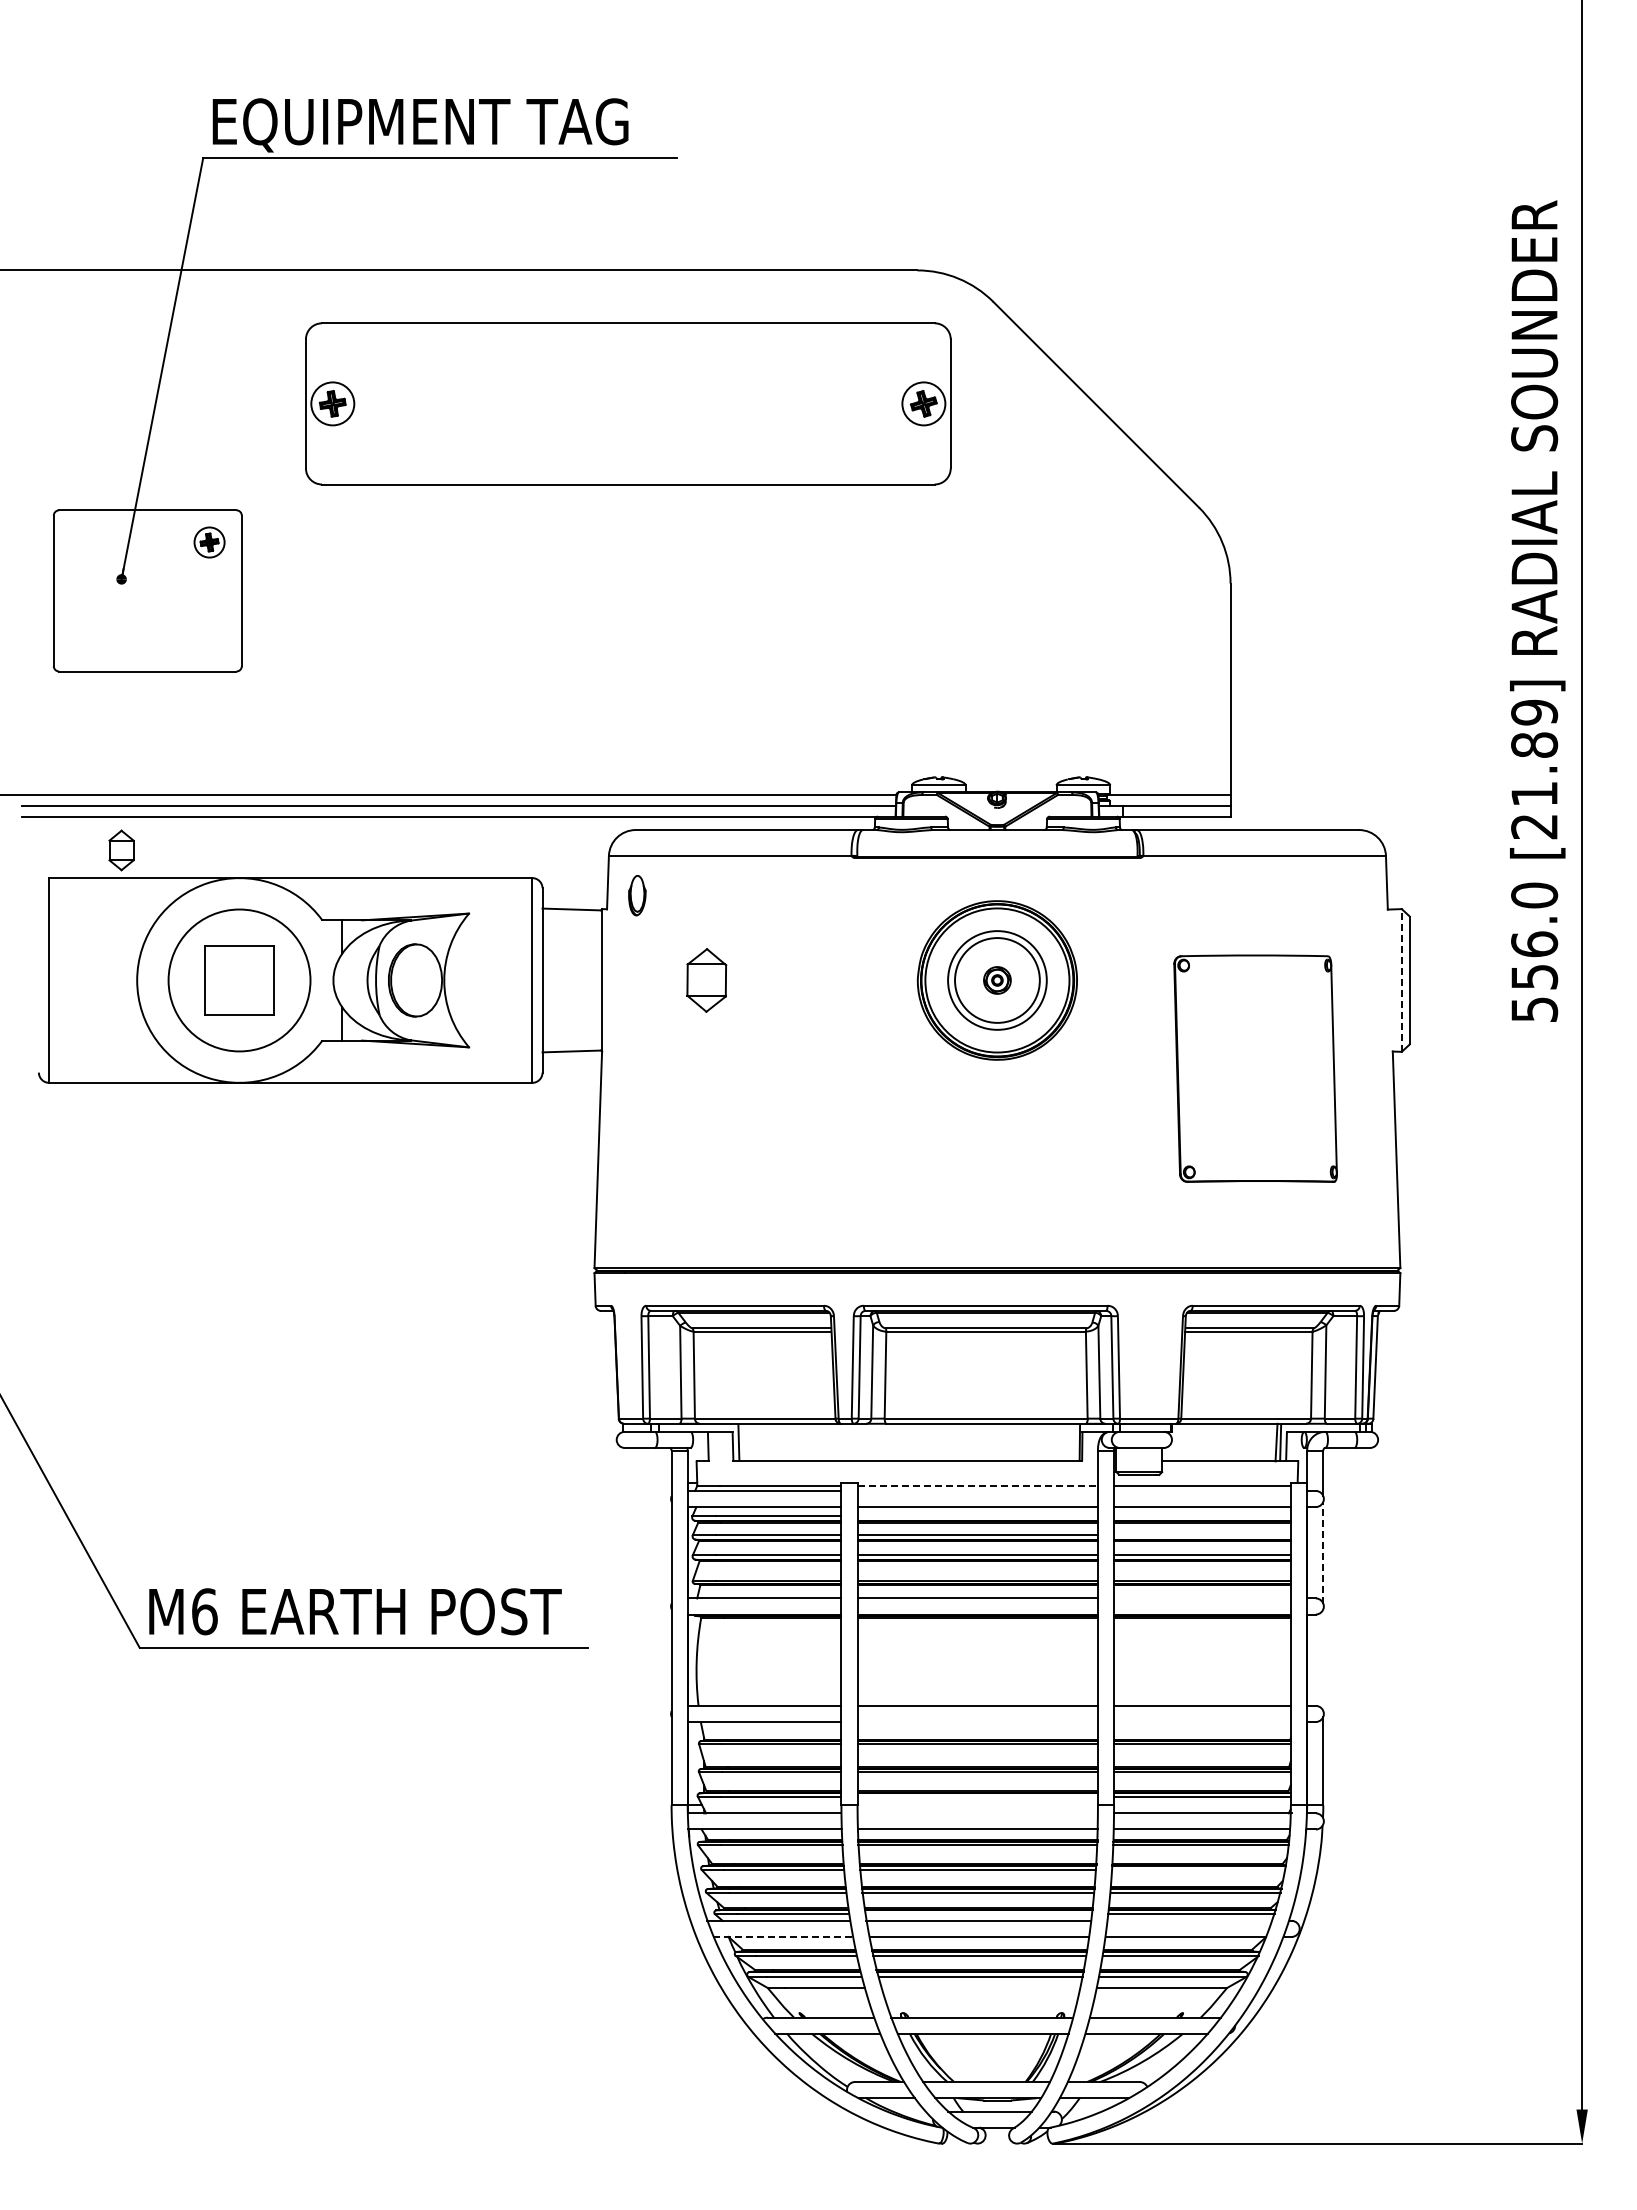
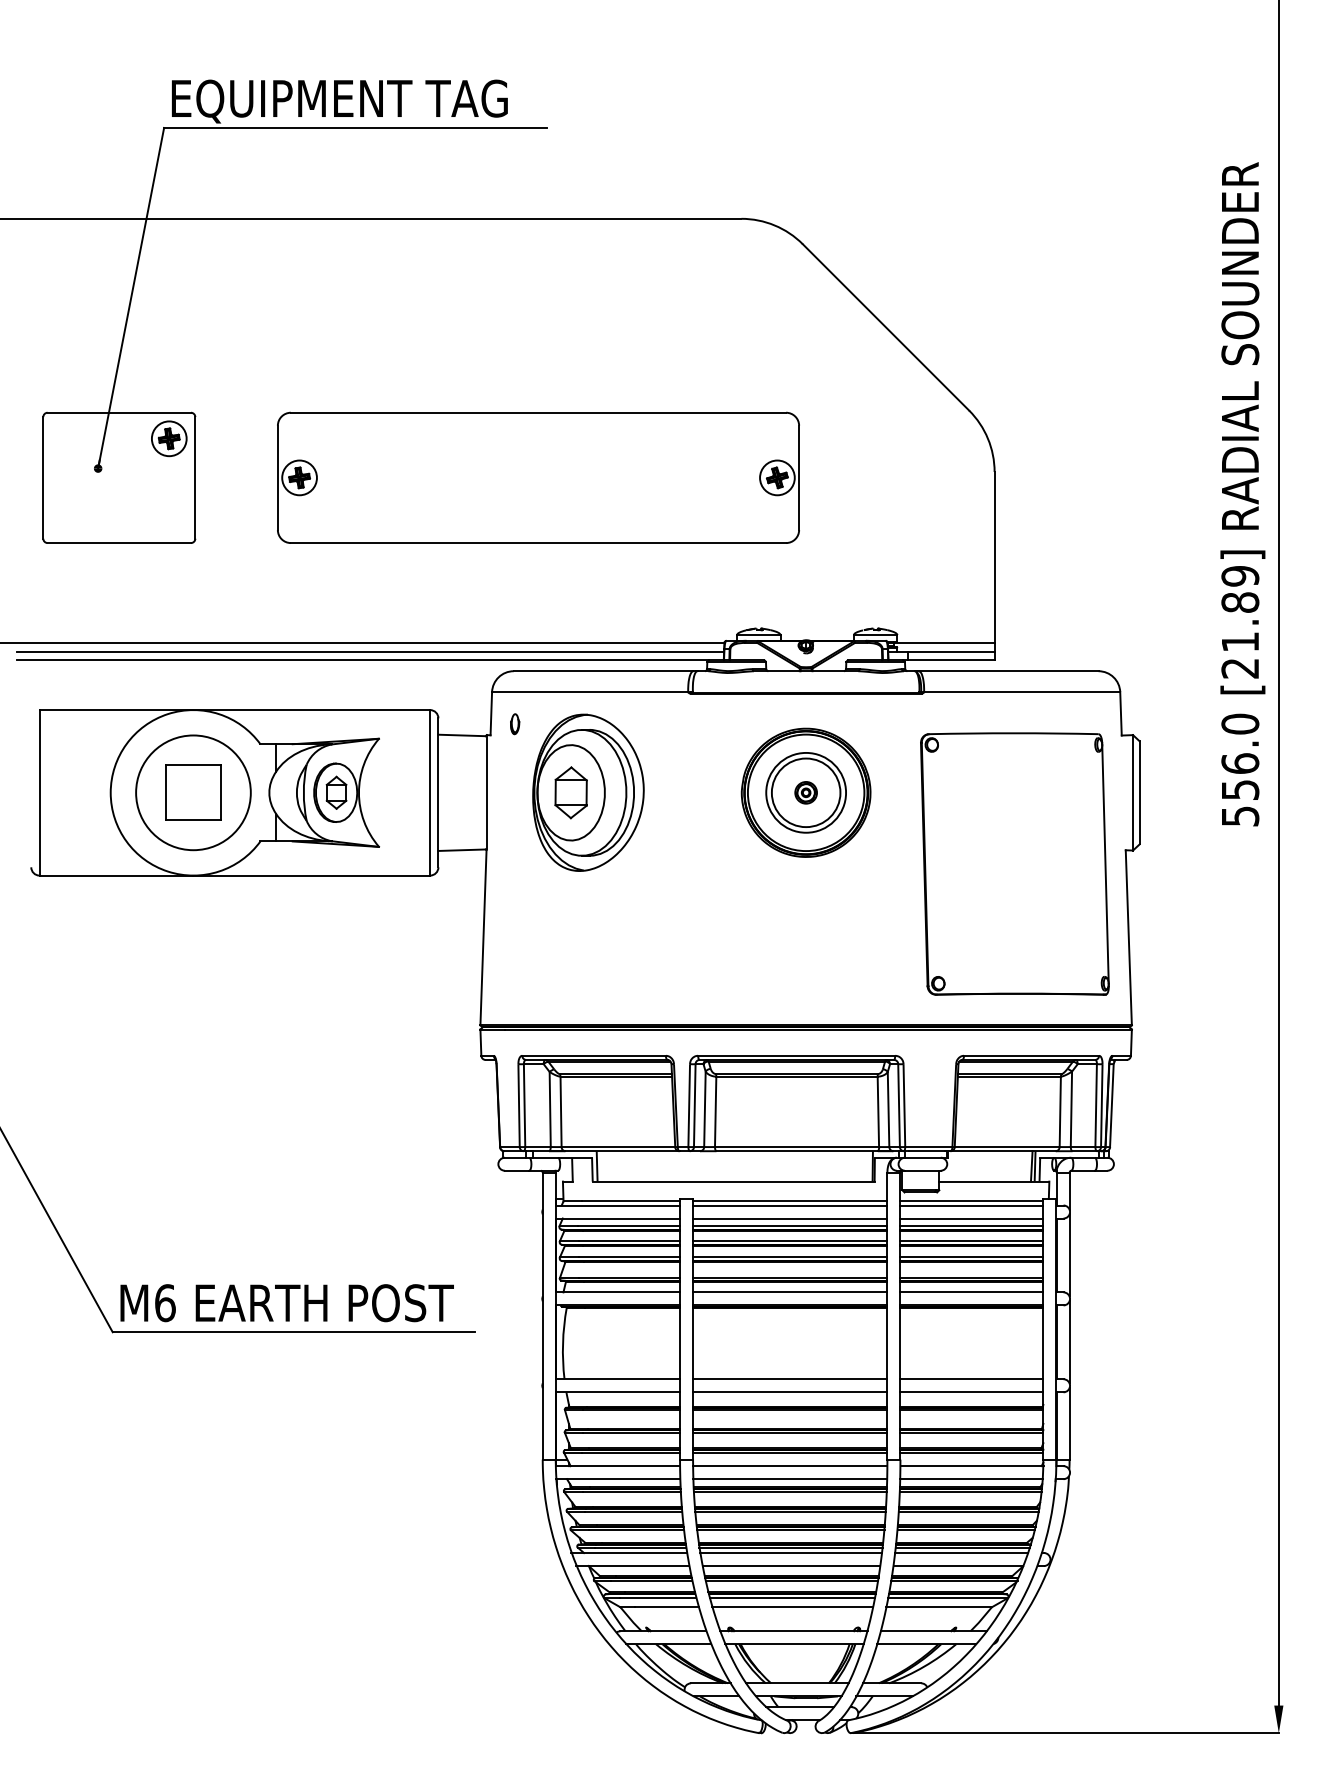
part: (628, 403) -> (538, 477), moved
part: (209, 542) -> (169, 438), size x1.43
part: (121, 850) -> (336, 792), moved
part: (637, 895) -> (515, 724), size x0.62
line: (1401, 979) -> (1132, 792), dashed -> solid
part: (727, 980) -> (587, 792), added
part: (1255, 1068) -> (1014, 863), size x1.43
line: (978, 1485) -> (790, 1201), dashed -> solid
line: (977, 1490) -> (790, 1205), added
line: (1202, 1490) -> (971, 1205), added
line: (977, 1516) -> (790, 1226), added
line: (1202, 1516) -> (971, 1226), added
line: (1202, 1535) -> (971, 1241), added
line: (1323, 1552) -> (1069, 1255), dashed -> solid
line: (1202, 1598) -> (971, 1292), added
line: (1323, 1659) -> (1069, 1341), added
line: (977, 1722) -> (790, 1392), added
line: (1202, 1722) -> (971, 1392), added
line: (977, 1796) -> (790, 1452), added
line: (977, 1813) -> (790, 1466), added
line: (1198, 1869) -> (968, 1511), added
line: (978, 1914) -> (790, 1547), added
line: (1189, 1920) -> (961, 1552), added
line: (782, 1936) -> (632, 1565), dashed -> solid
line: (980, 1987) -> (792, 1606), added

